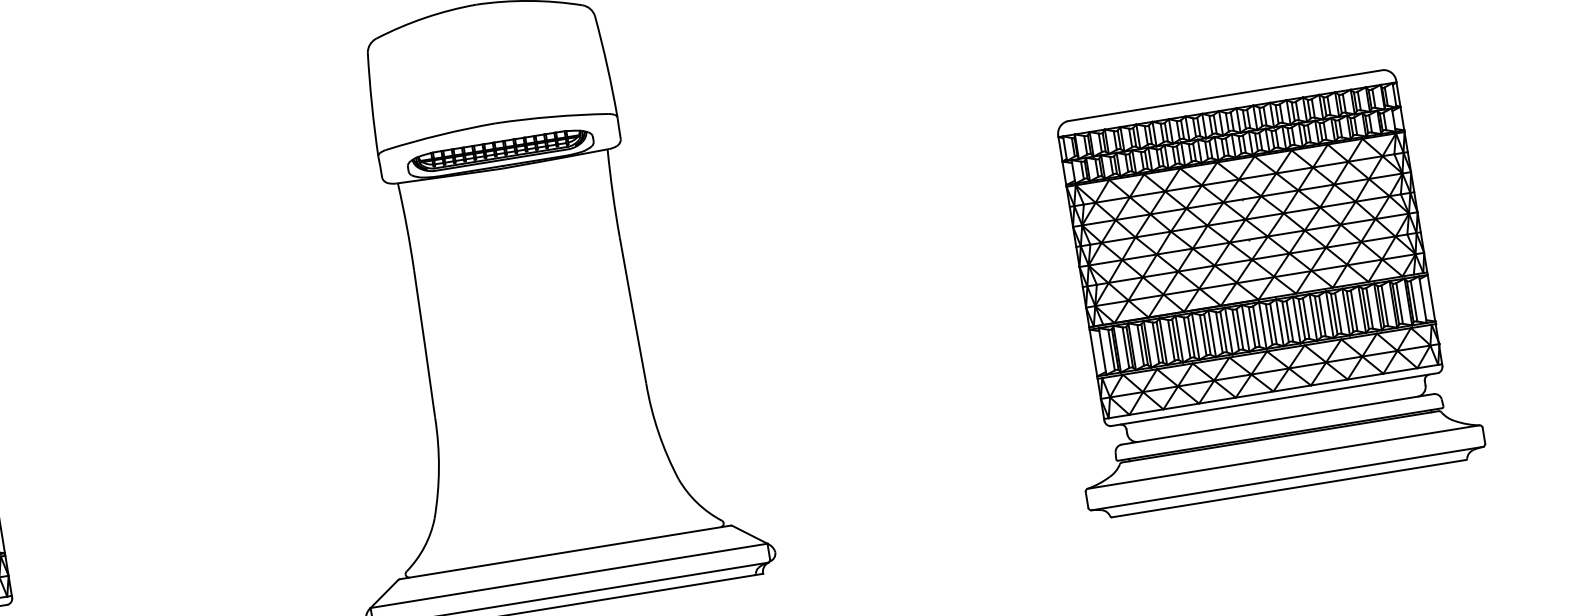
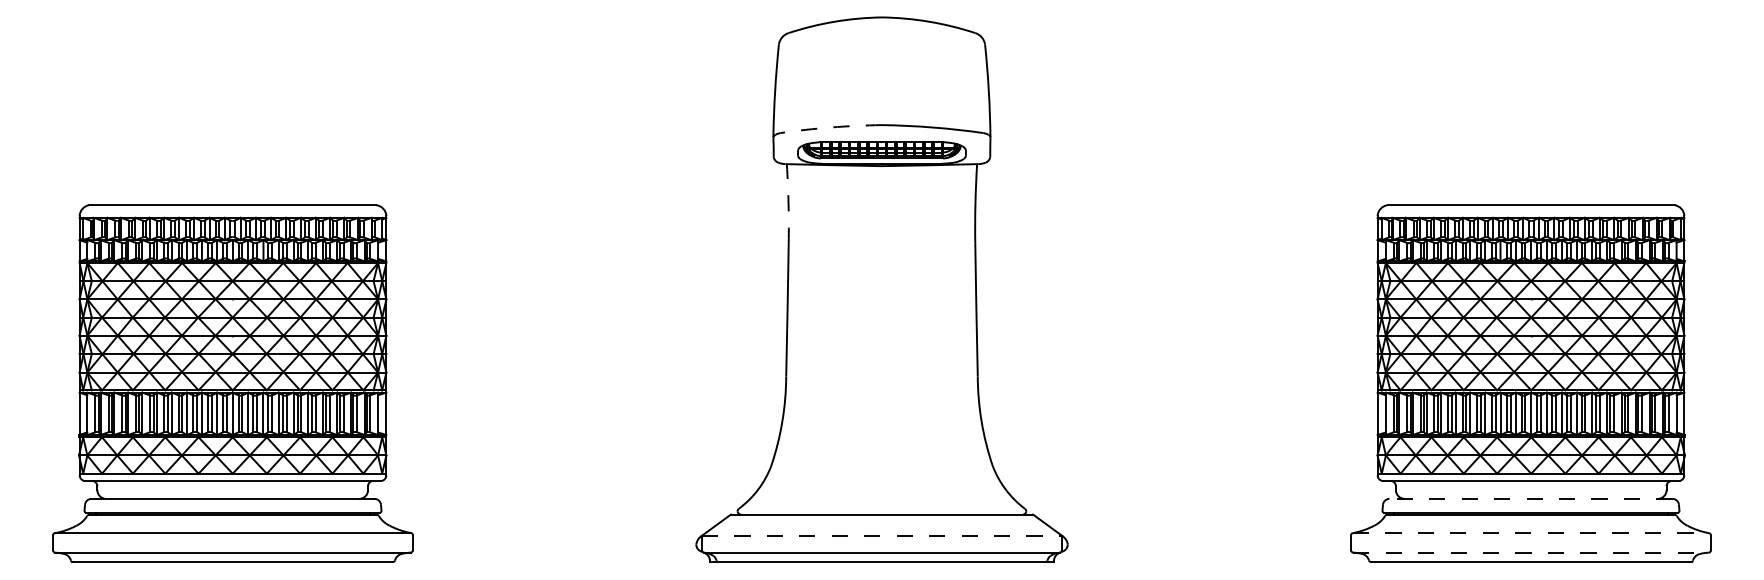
arc: (440, 134) -> (831, 127), solid -> dashed
arc: (406, 227) -> (788, 204), solid -> dashed
line: (1277, 419) -> (1530, 498), solid -> dashed
line: (1283, 457) -> (1530, 533), solid -> dashed
line: (1287, 478) -> (1531, 552), solid -> dashed
line: (569, 575) -> (882, 535), solid -> dashed

